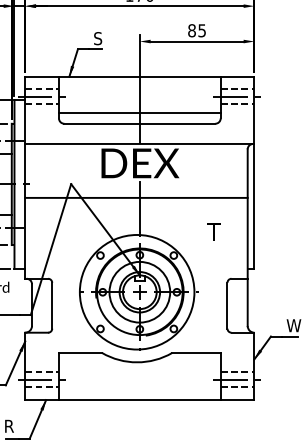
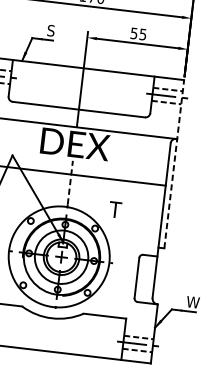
text: (191, 30) -> (133, 33), 85 -> 55
line: (139, 112) -> (79, 99), removed
line: (254, 172) -> (174, 164), solid -> dashed
line: (139, 207) -> (70, 182), solid -> dashed
text: (213, 231) -> (114, 209), moved

